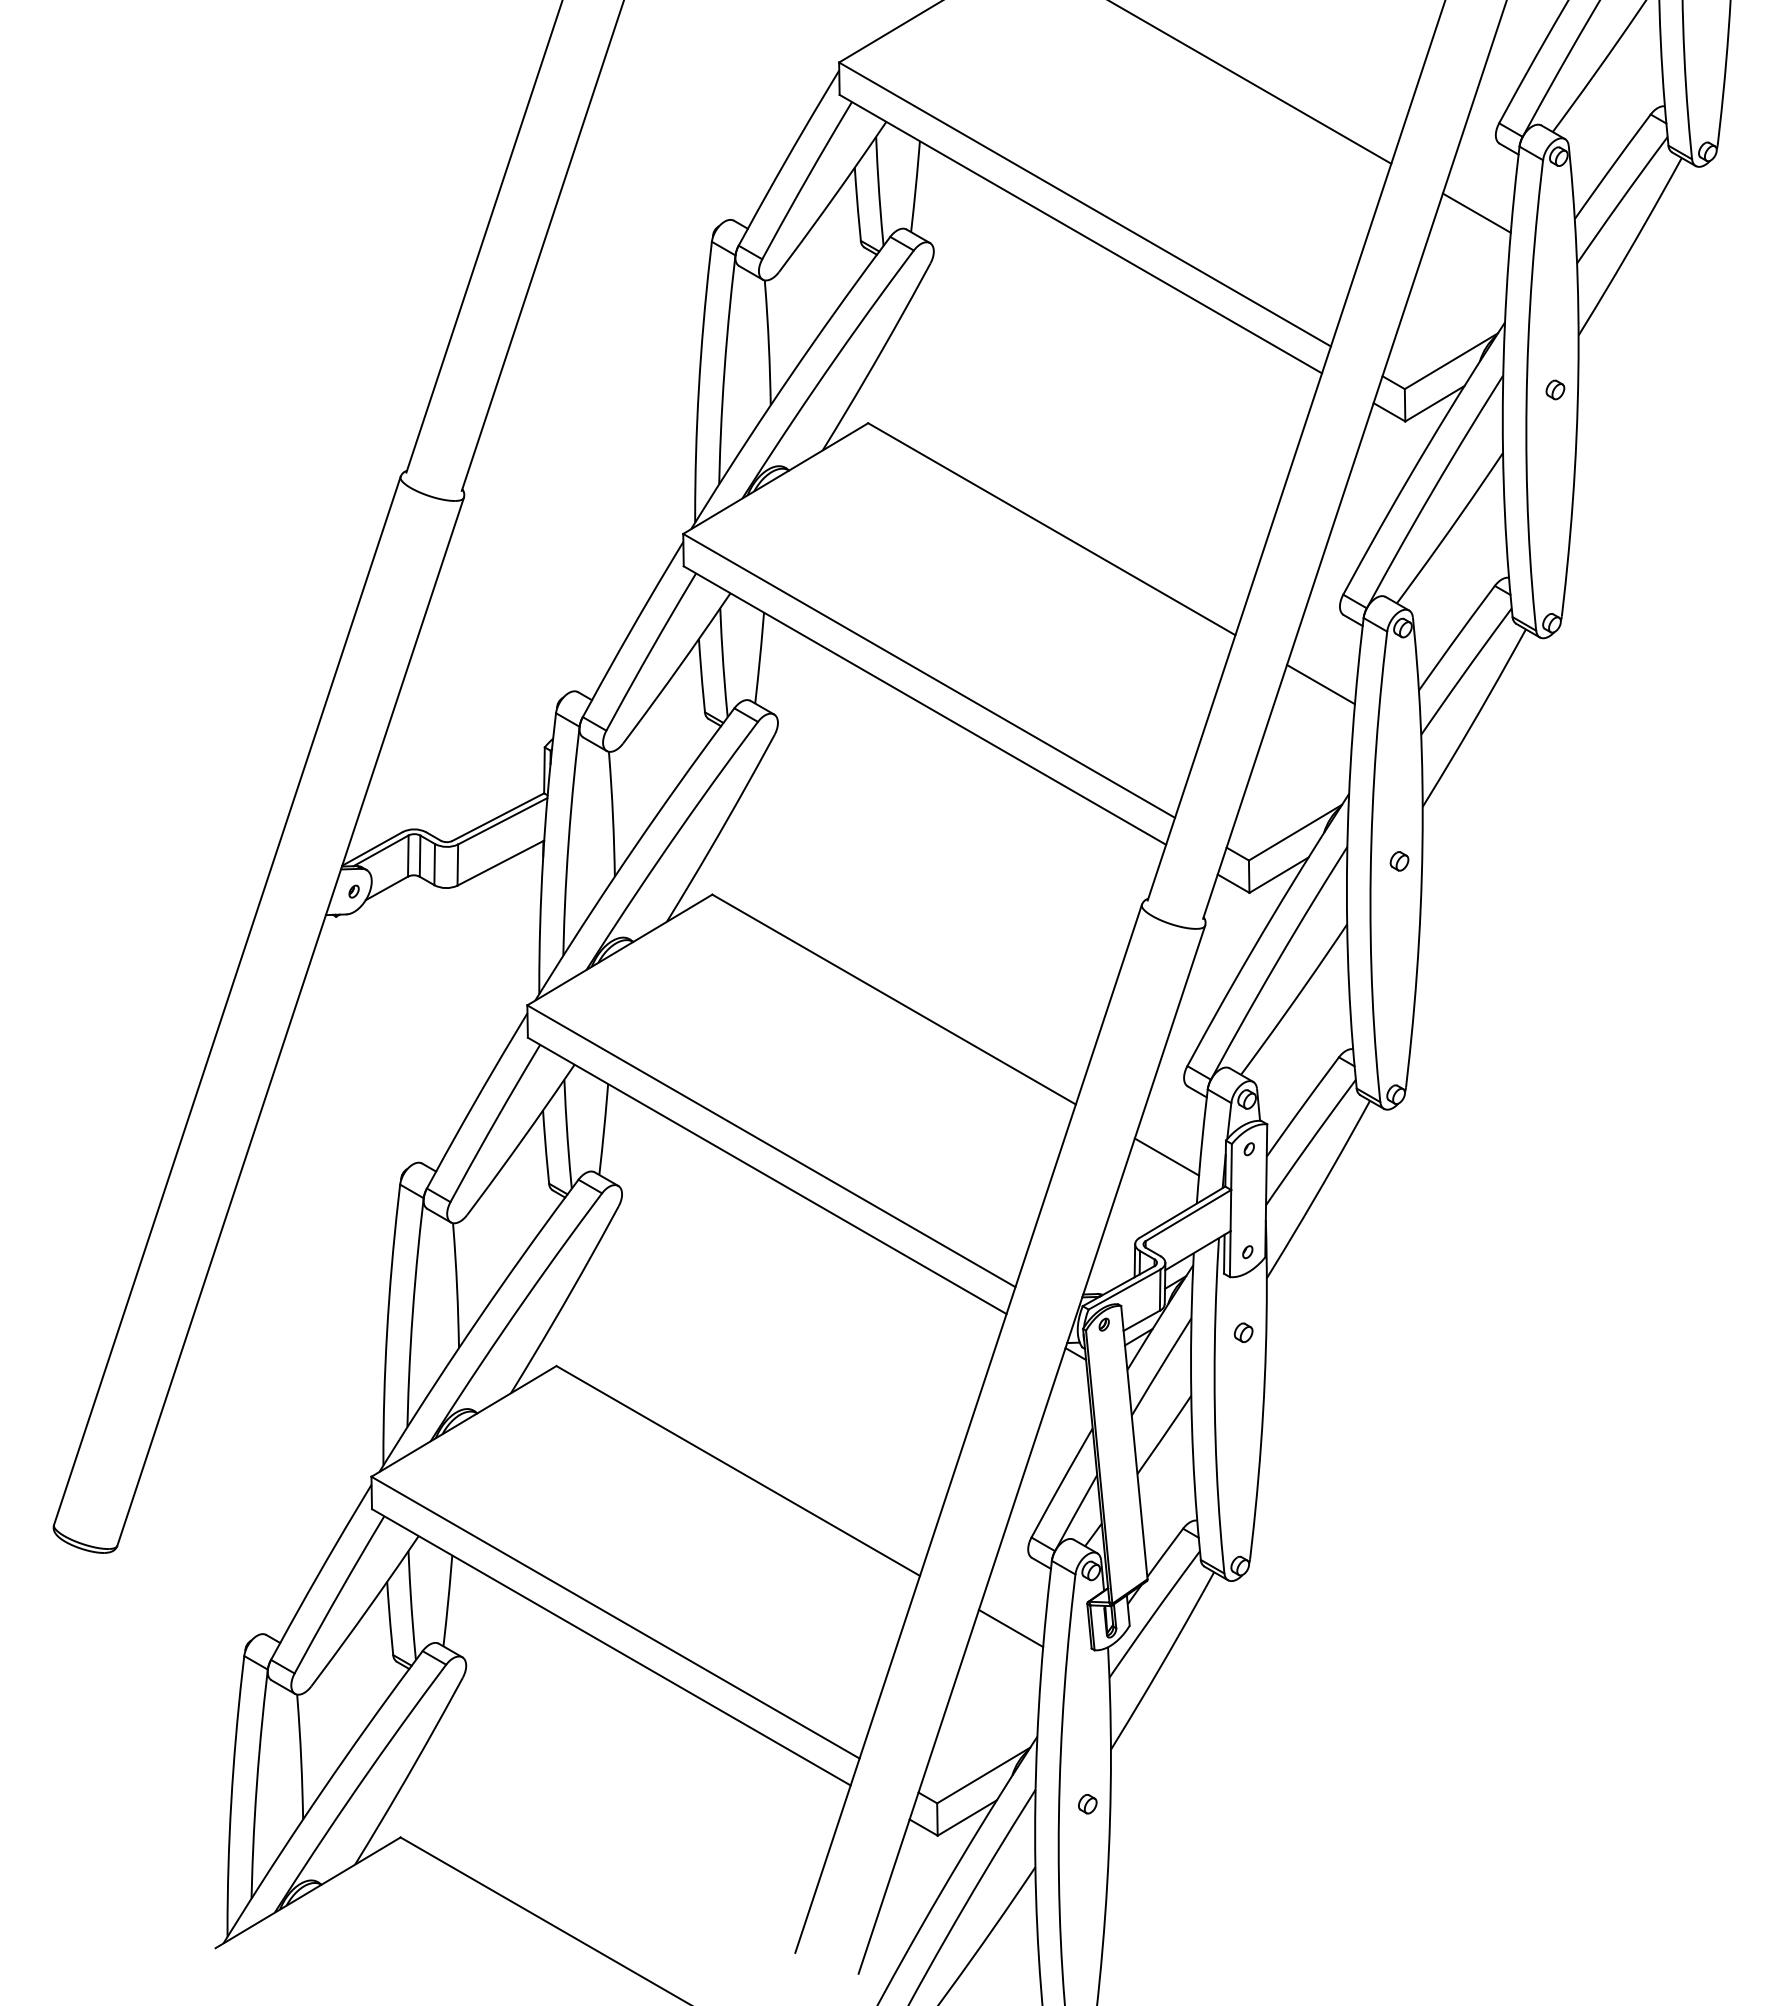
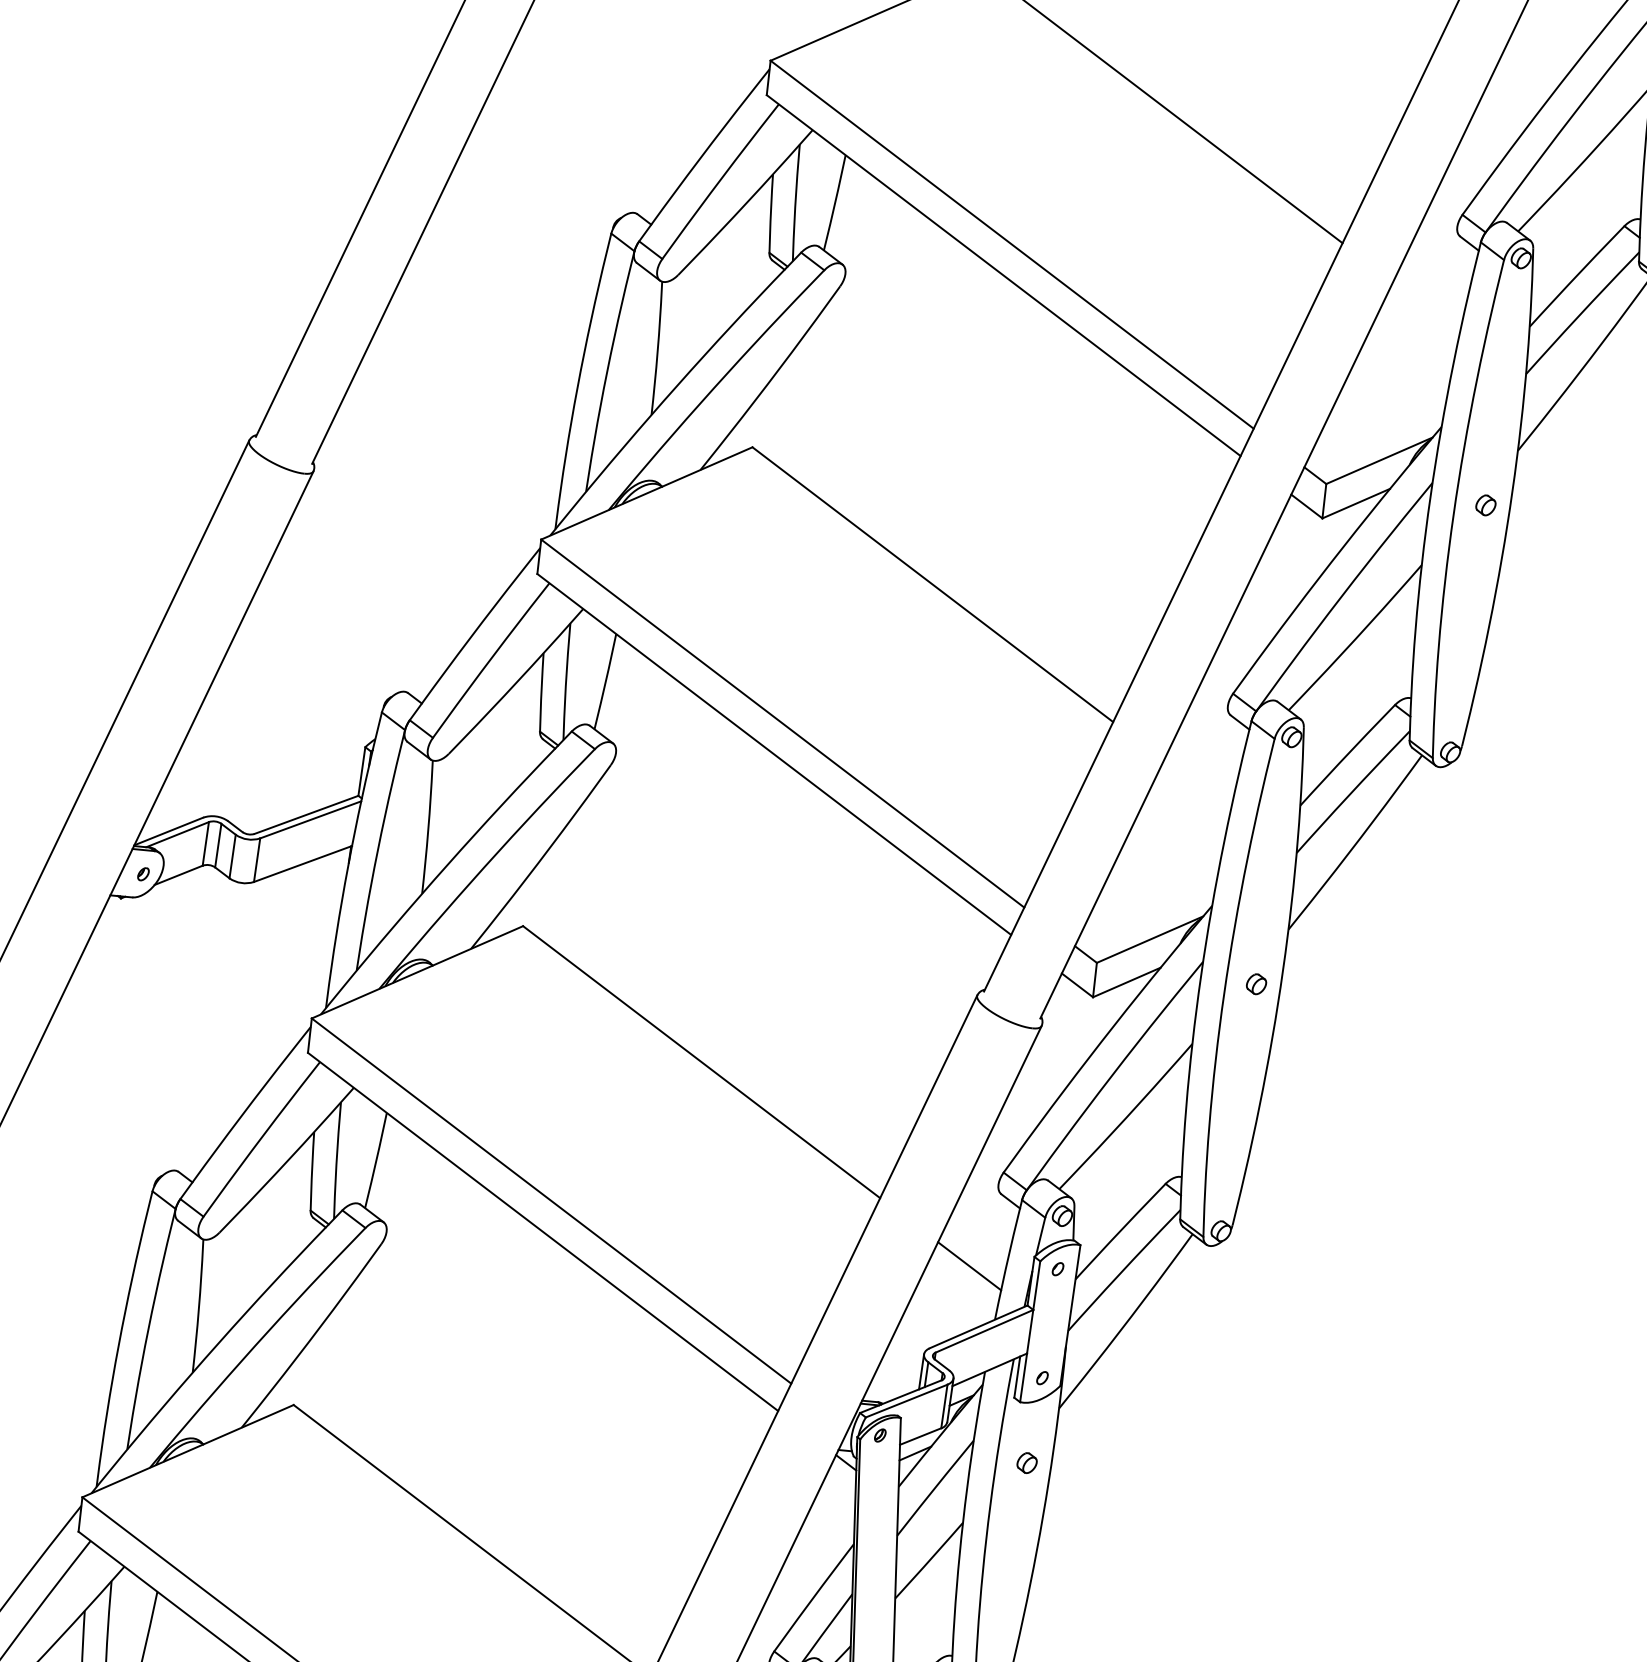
line: (1476, 212) -> (1426, 306), removed
line: (1320, 684) -> (1196, 785), removed

